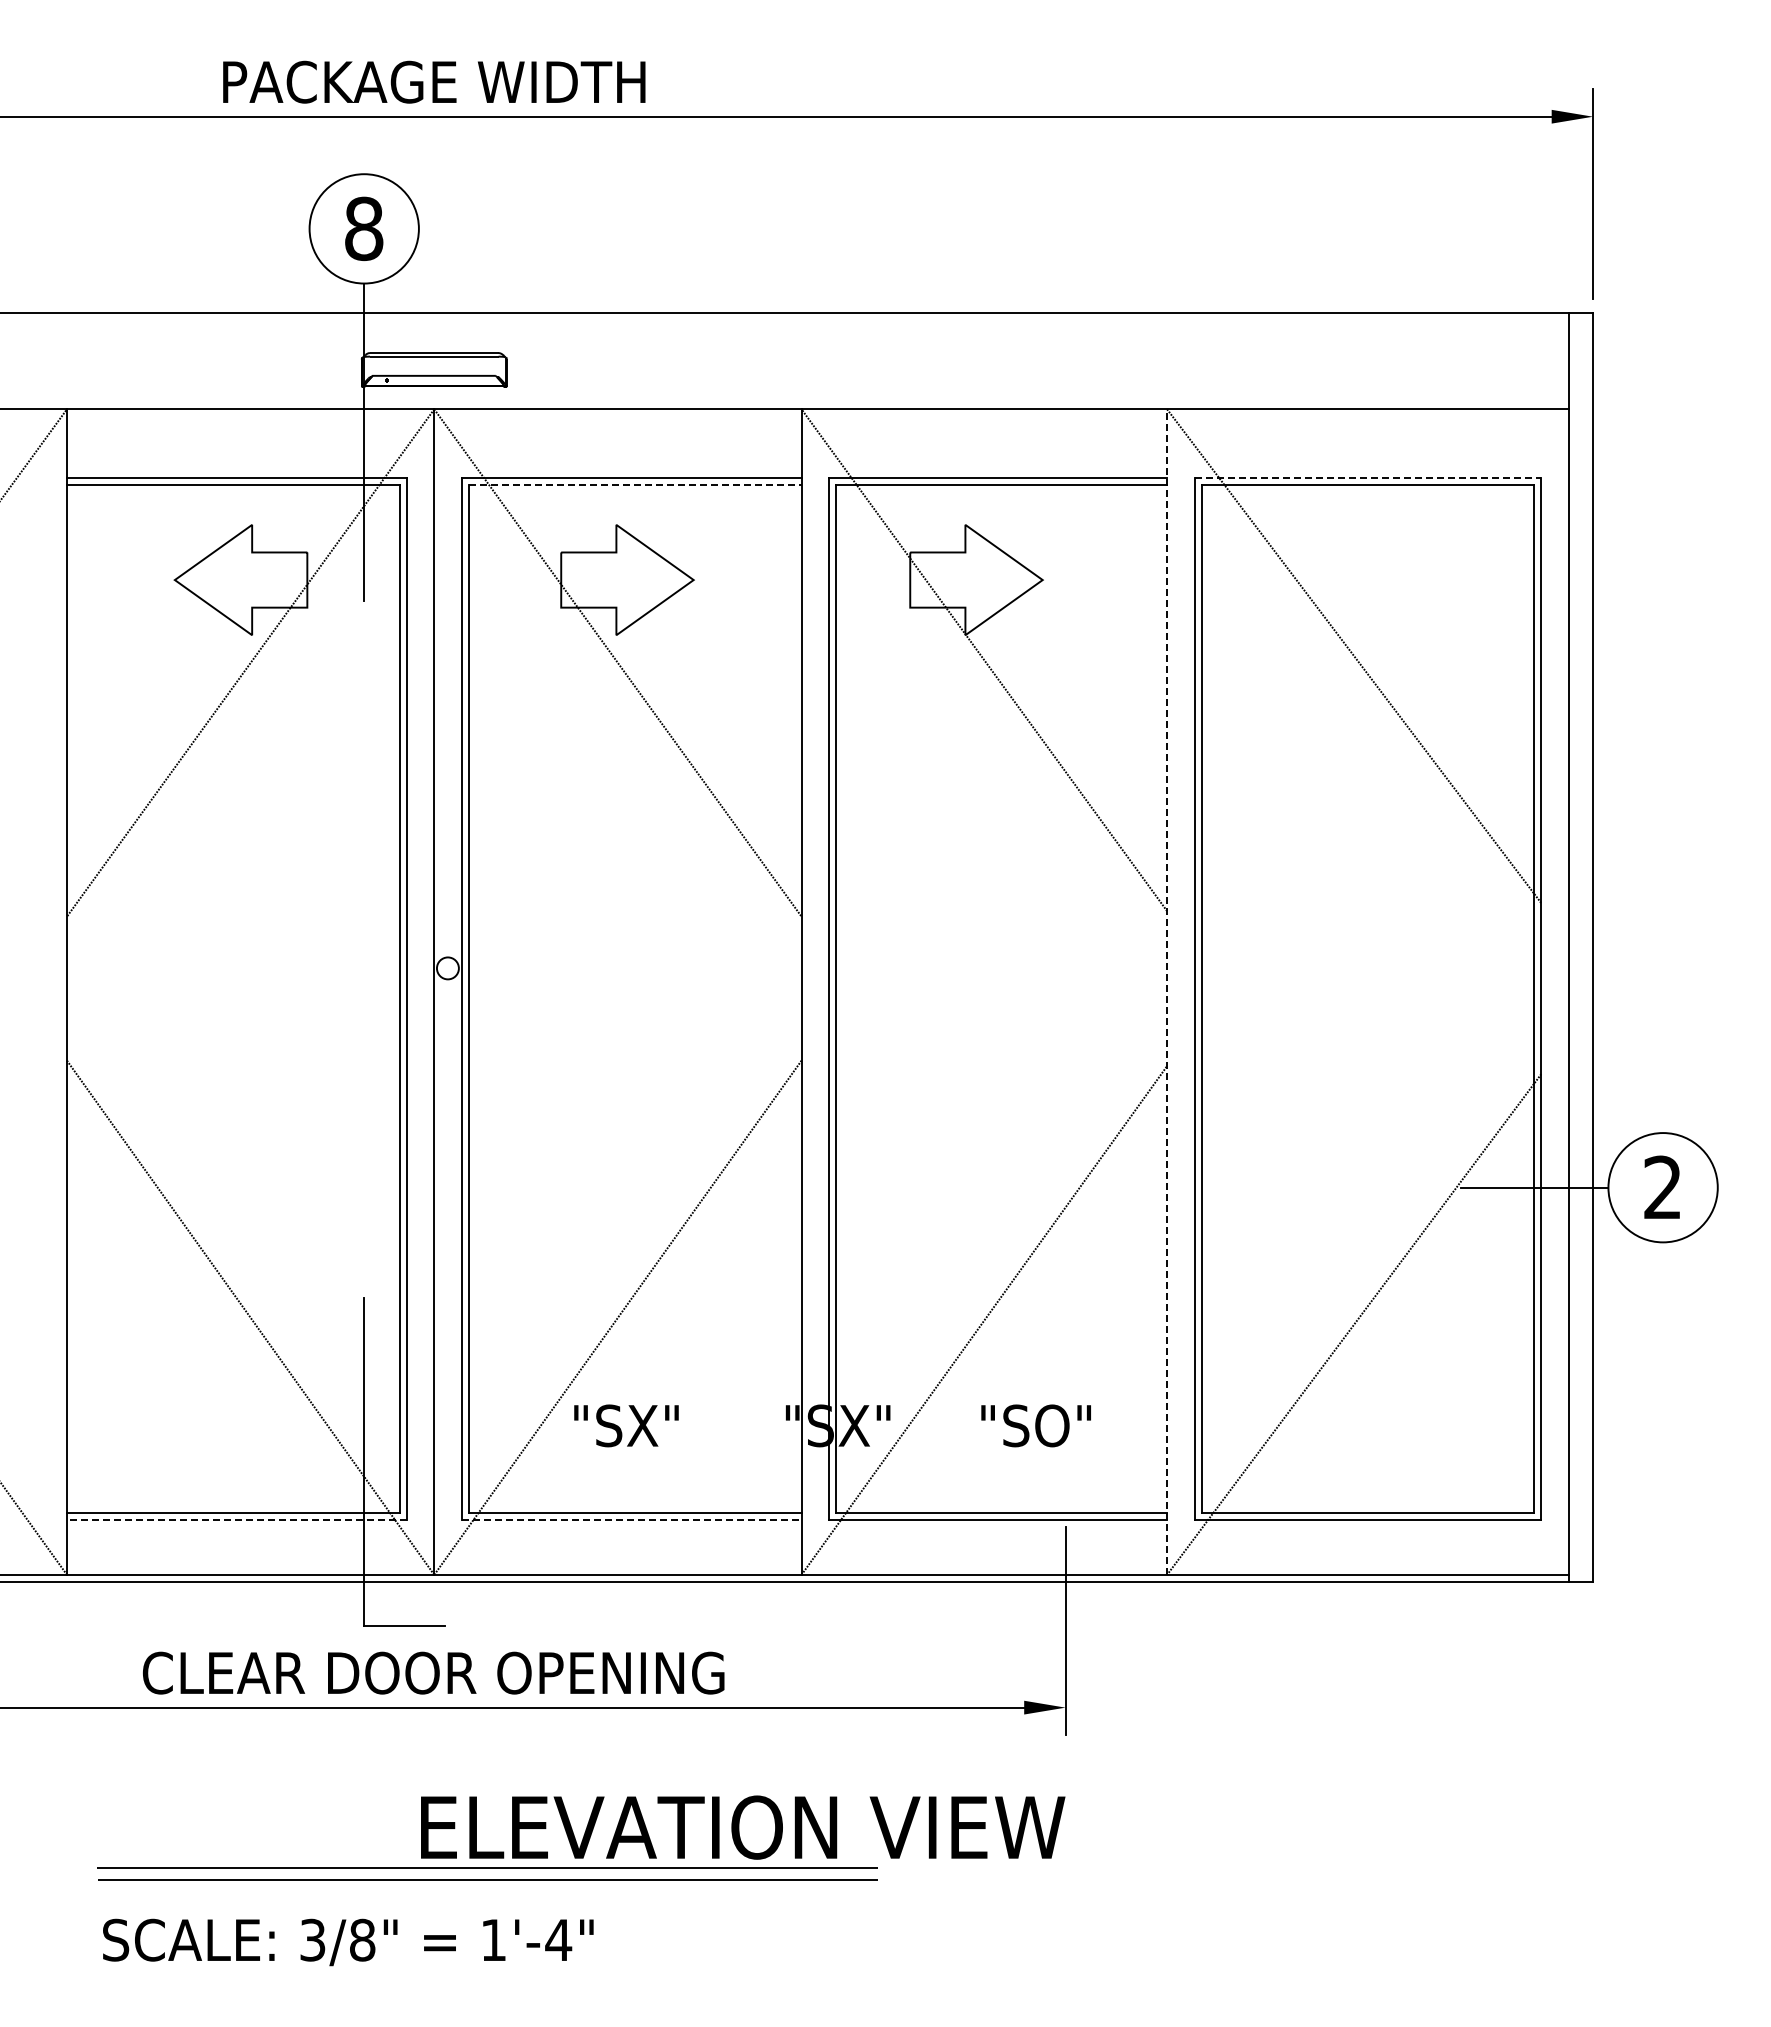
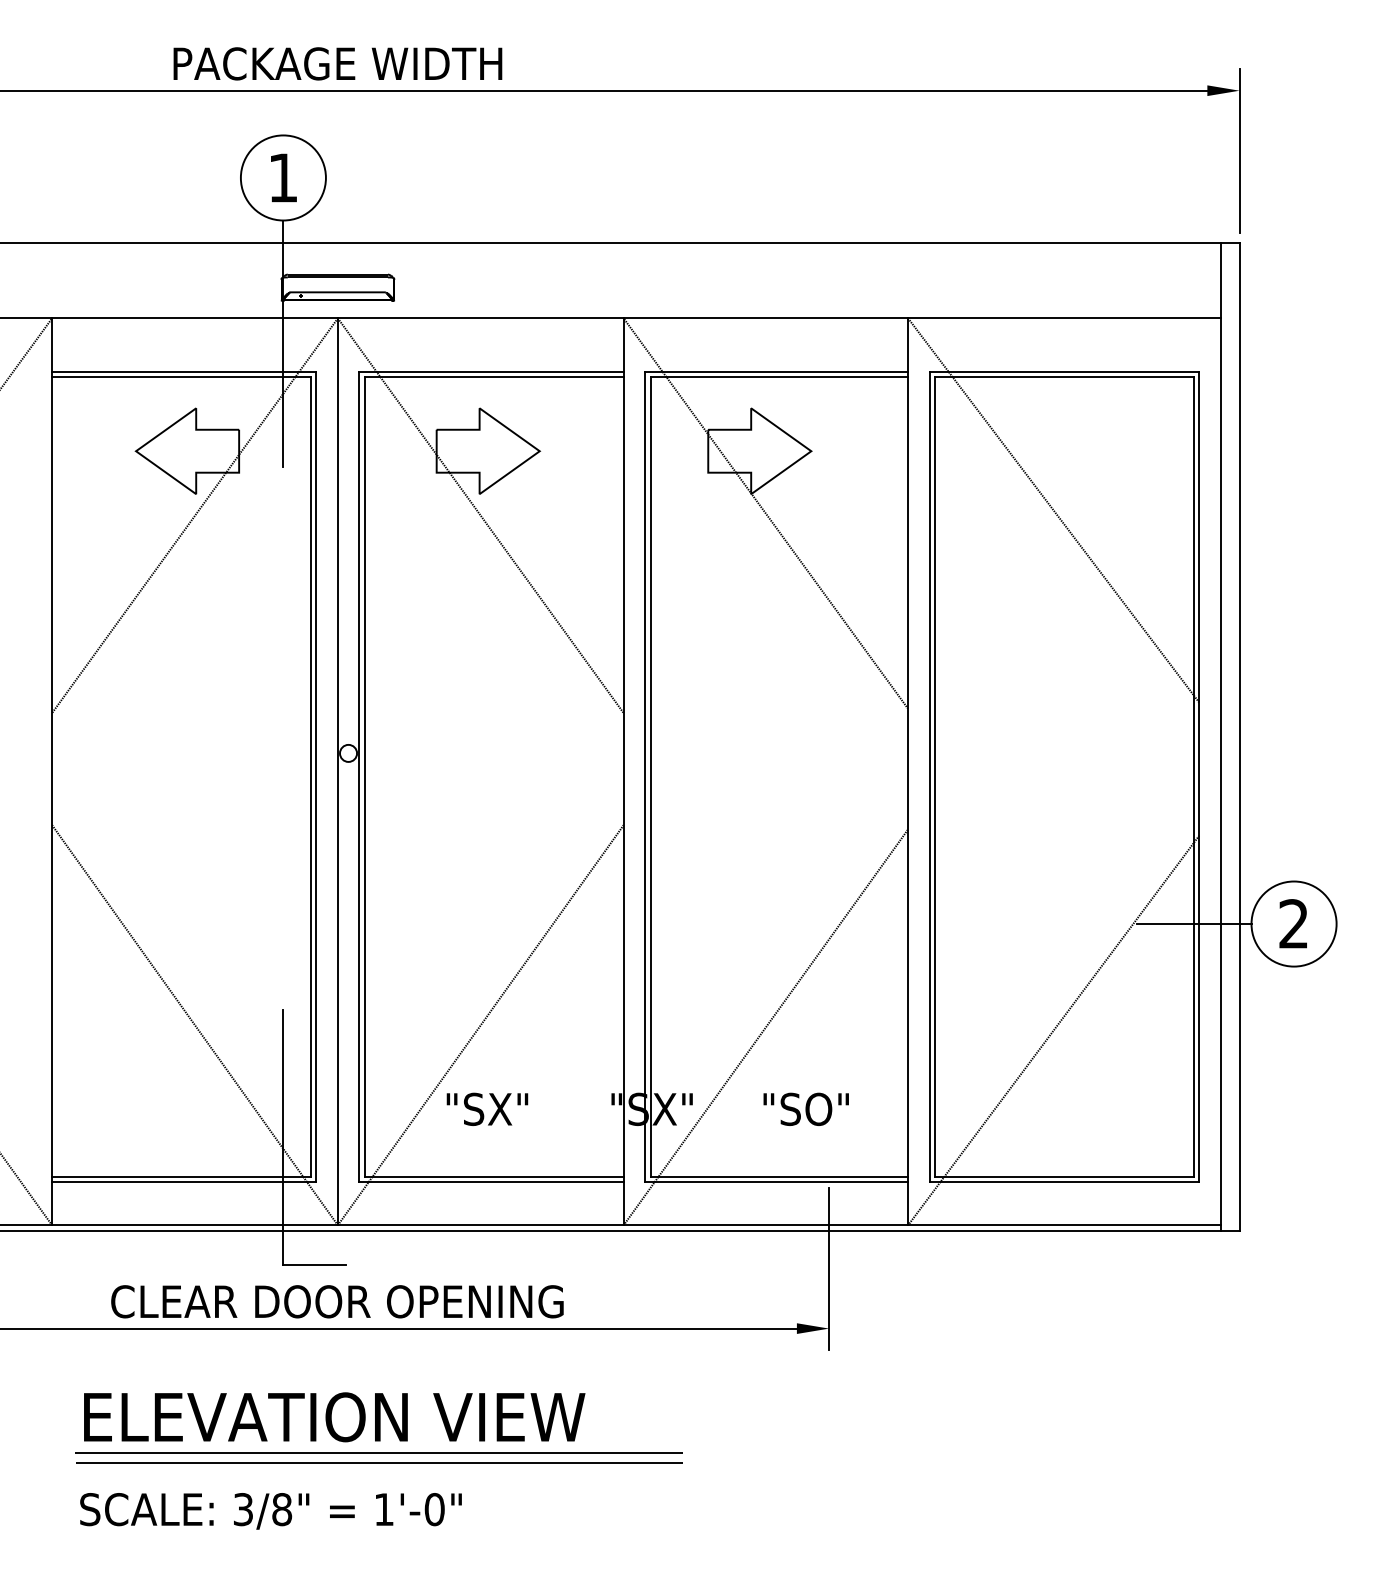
text: (364, 228) -> (283, 177), 8 -> 1
line: (1368, 478) -> (1064, 372), dashed -> solid
line: (635, 485) -> (494, 377), dashed -> solid
line: (1167, 992) -> (908, 772), dashed -> solid
line: (236, 1519) -> (184, 1182), dashed -> solid
line: (631, 1519) -> (491, 1182), dashed -> solid
text: (743, 1827) -> (334, 1417), moved
text: (558, 1939) -> (434, 1509), 1'-4" -> 1'-0"

